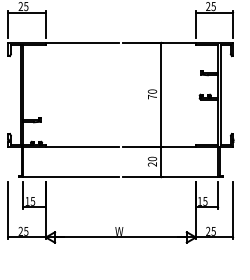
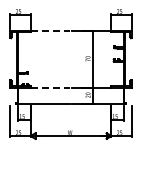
line: (82, 41) -> (50, 30), solid -> dashed
line: (82, 147) -> (50, 87), solid -> dashed

